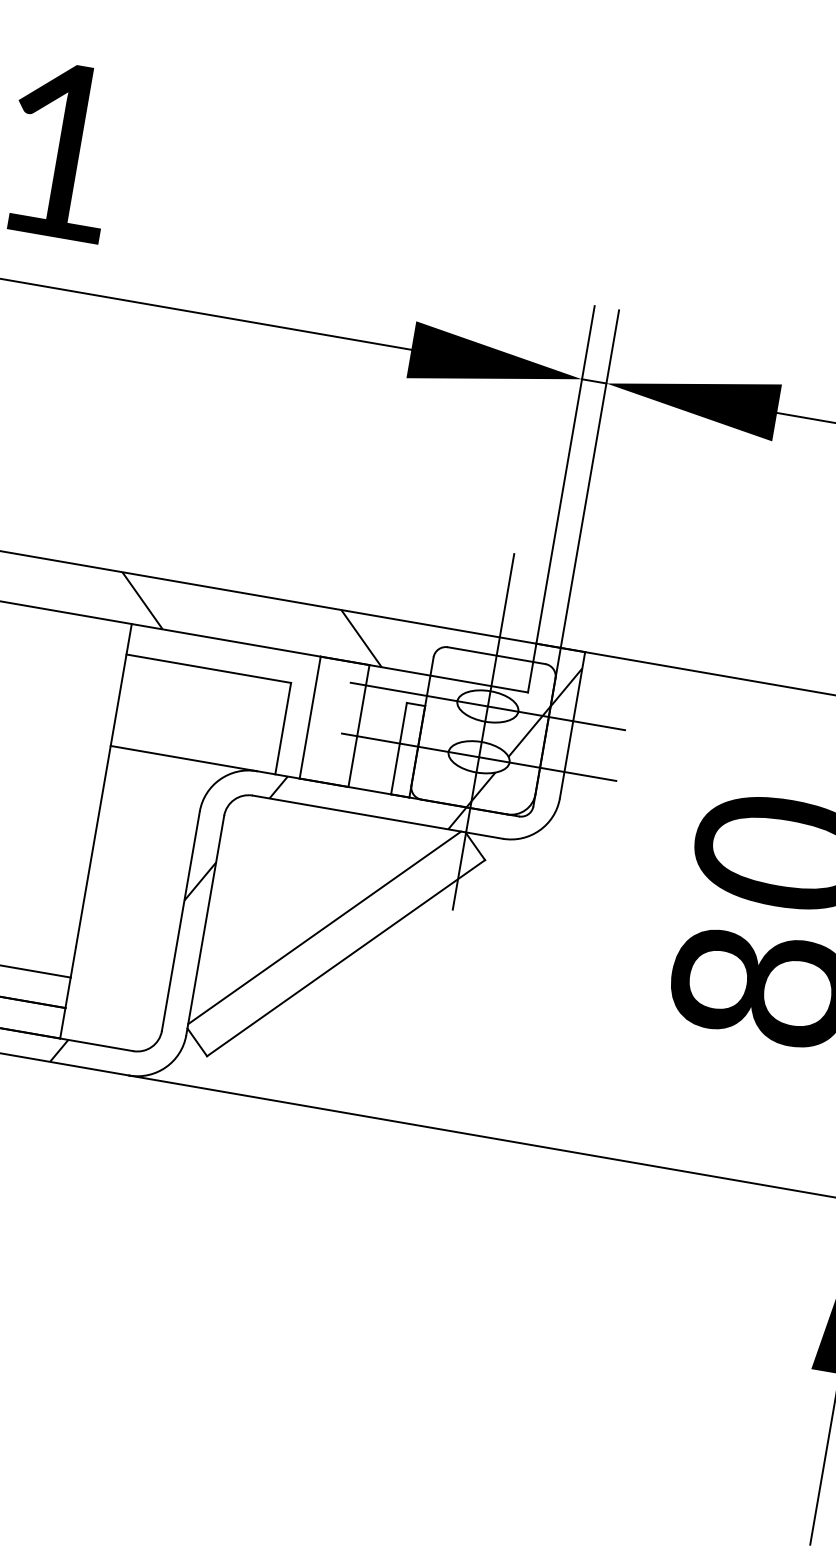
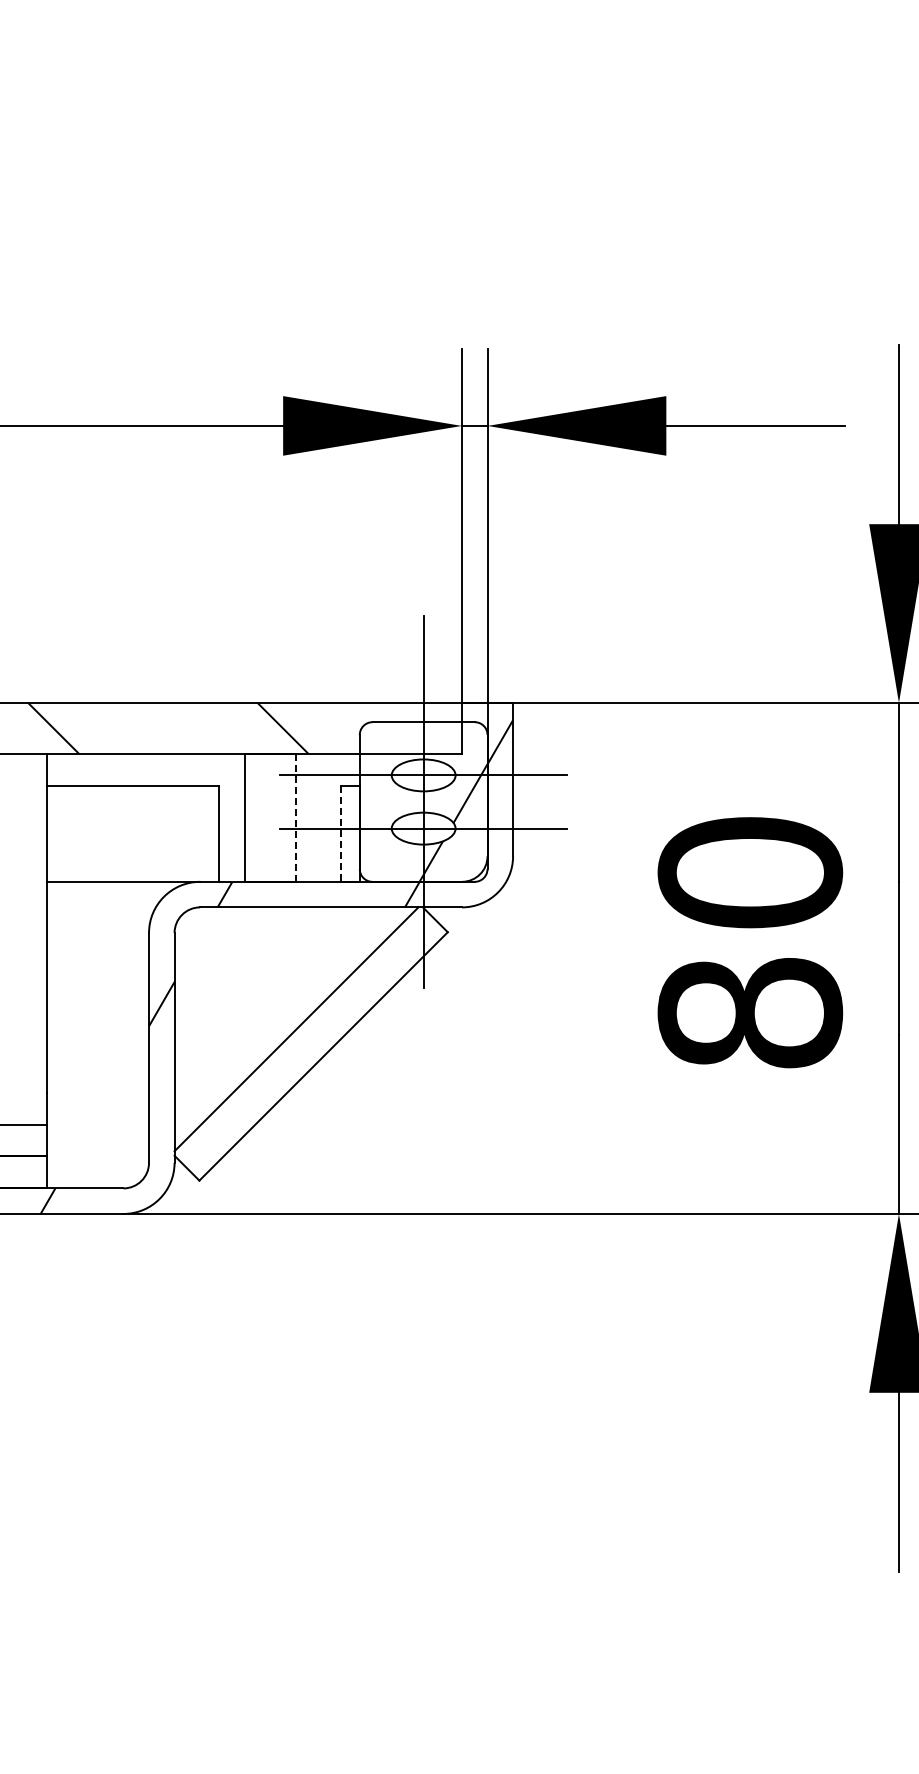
line: (358, 725) -> (295, 817), solid -> dashed
line: (398, 748) -> (340, 833), solid -> dashed

